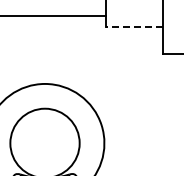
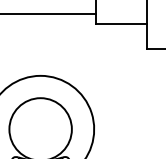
line: (134, 26) -> (121, 24), dashed -> solid

